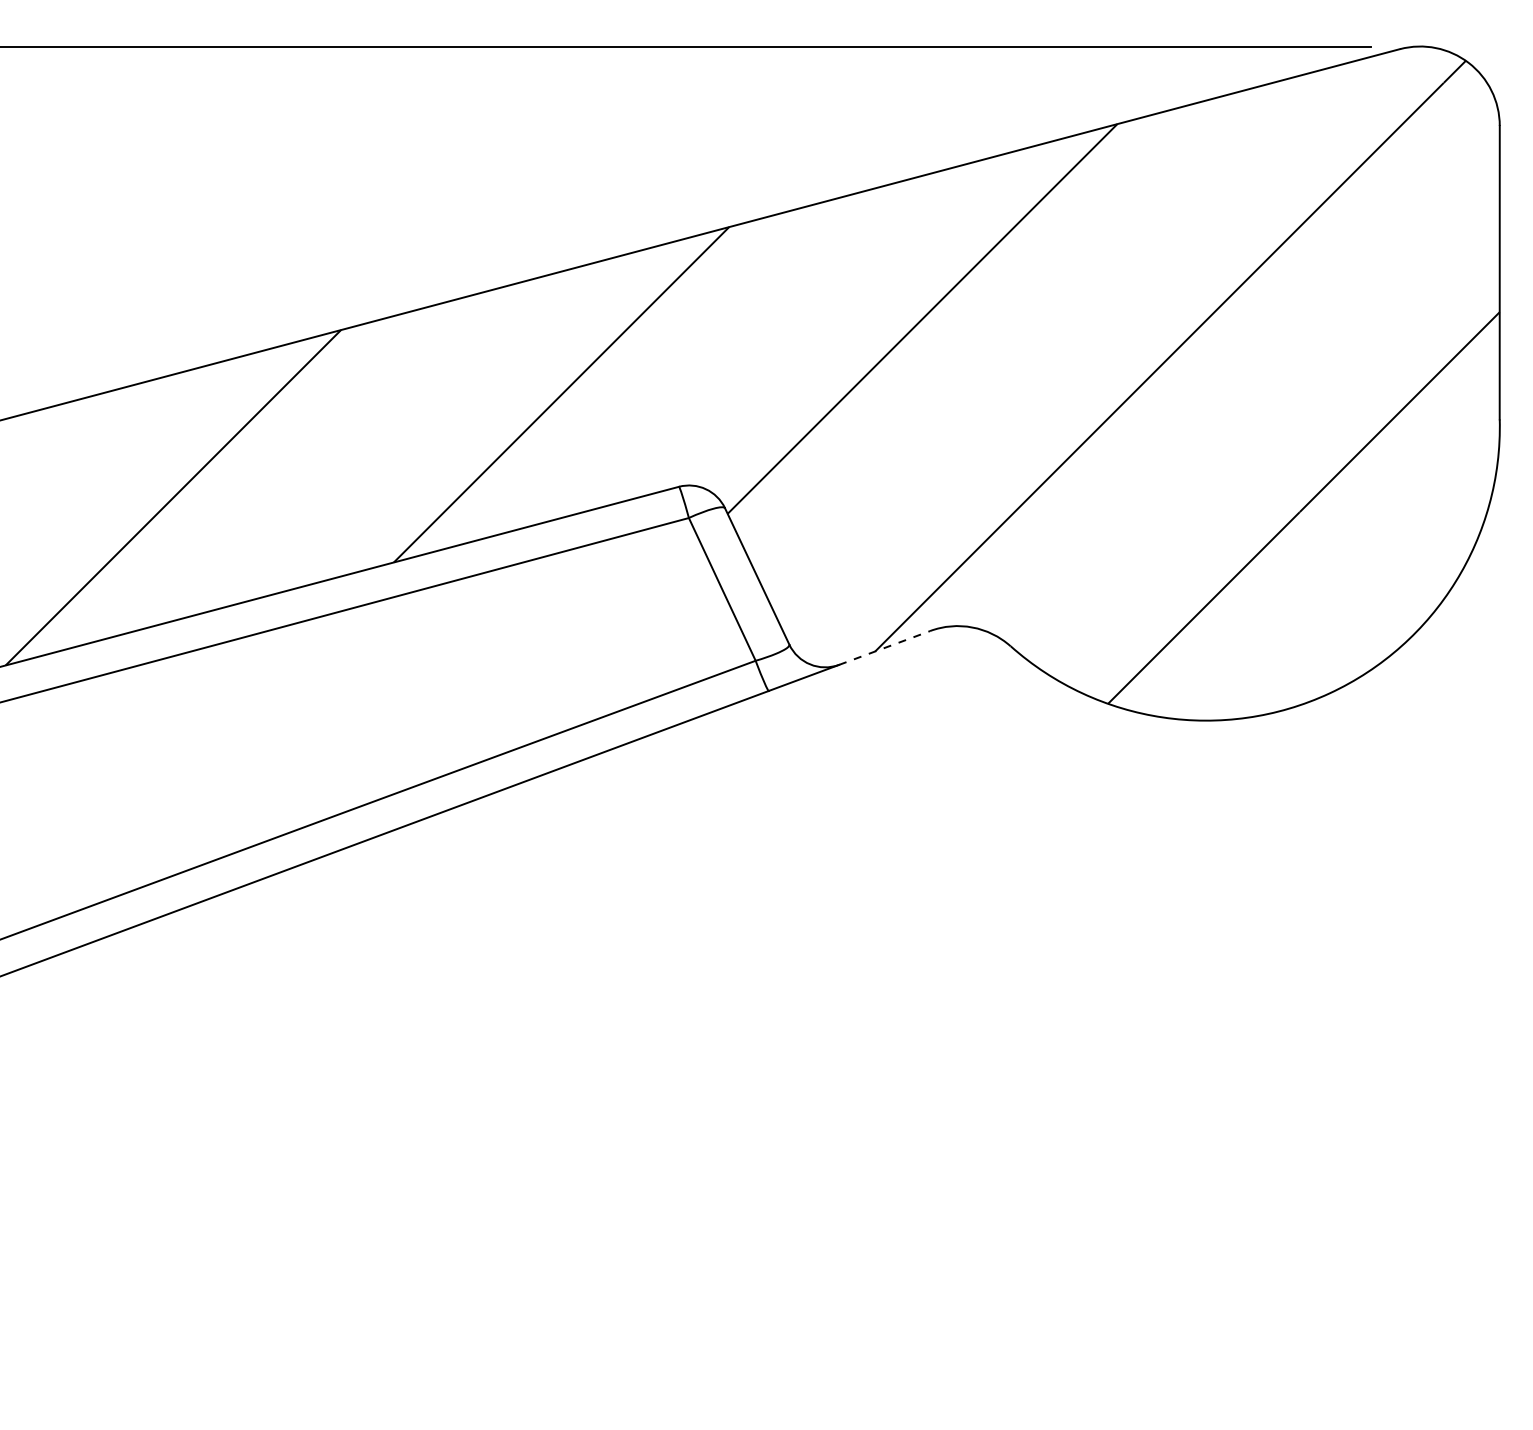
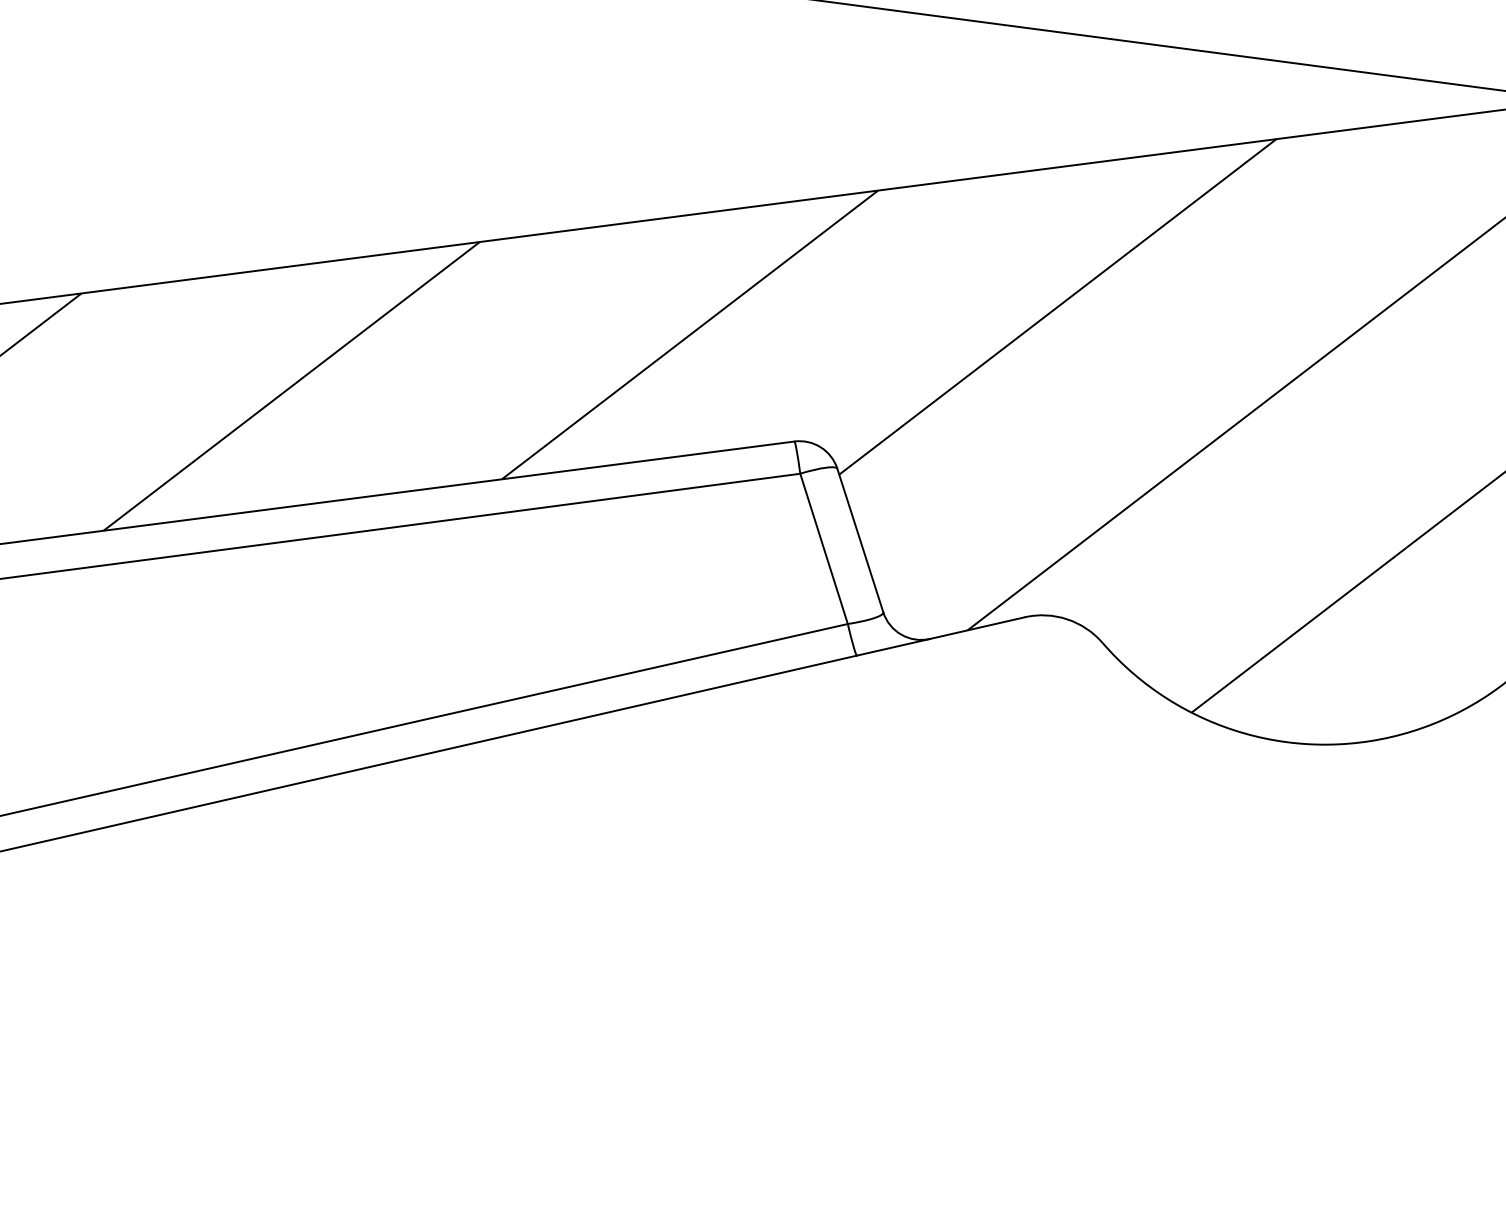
line: (884, 648) -> (977, 628), dashed -> solid

